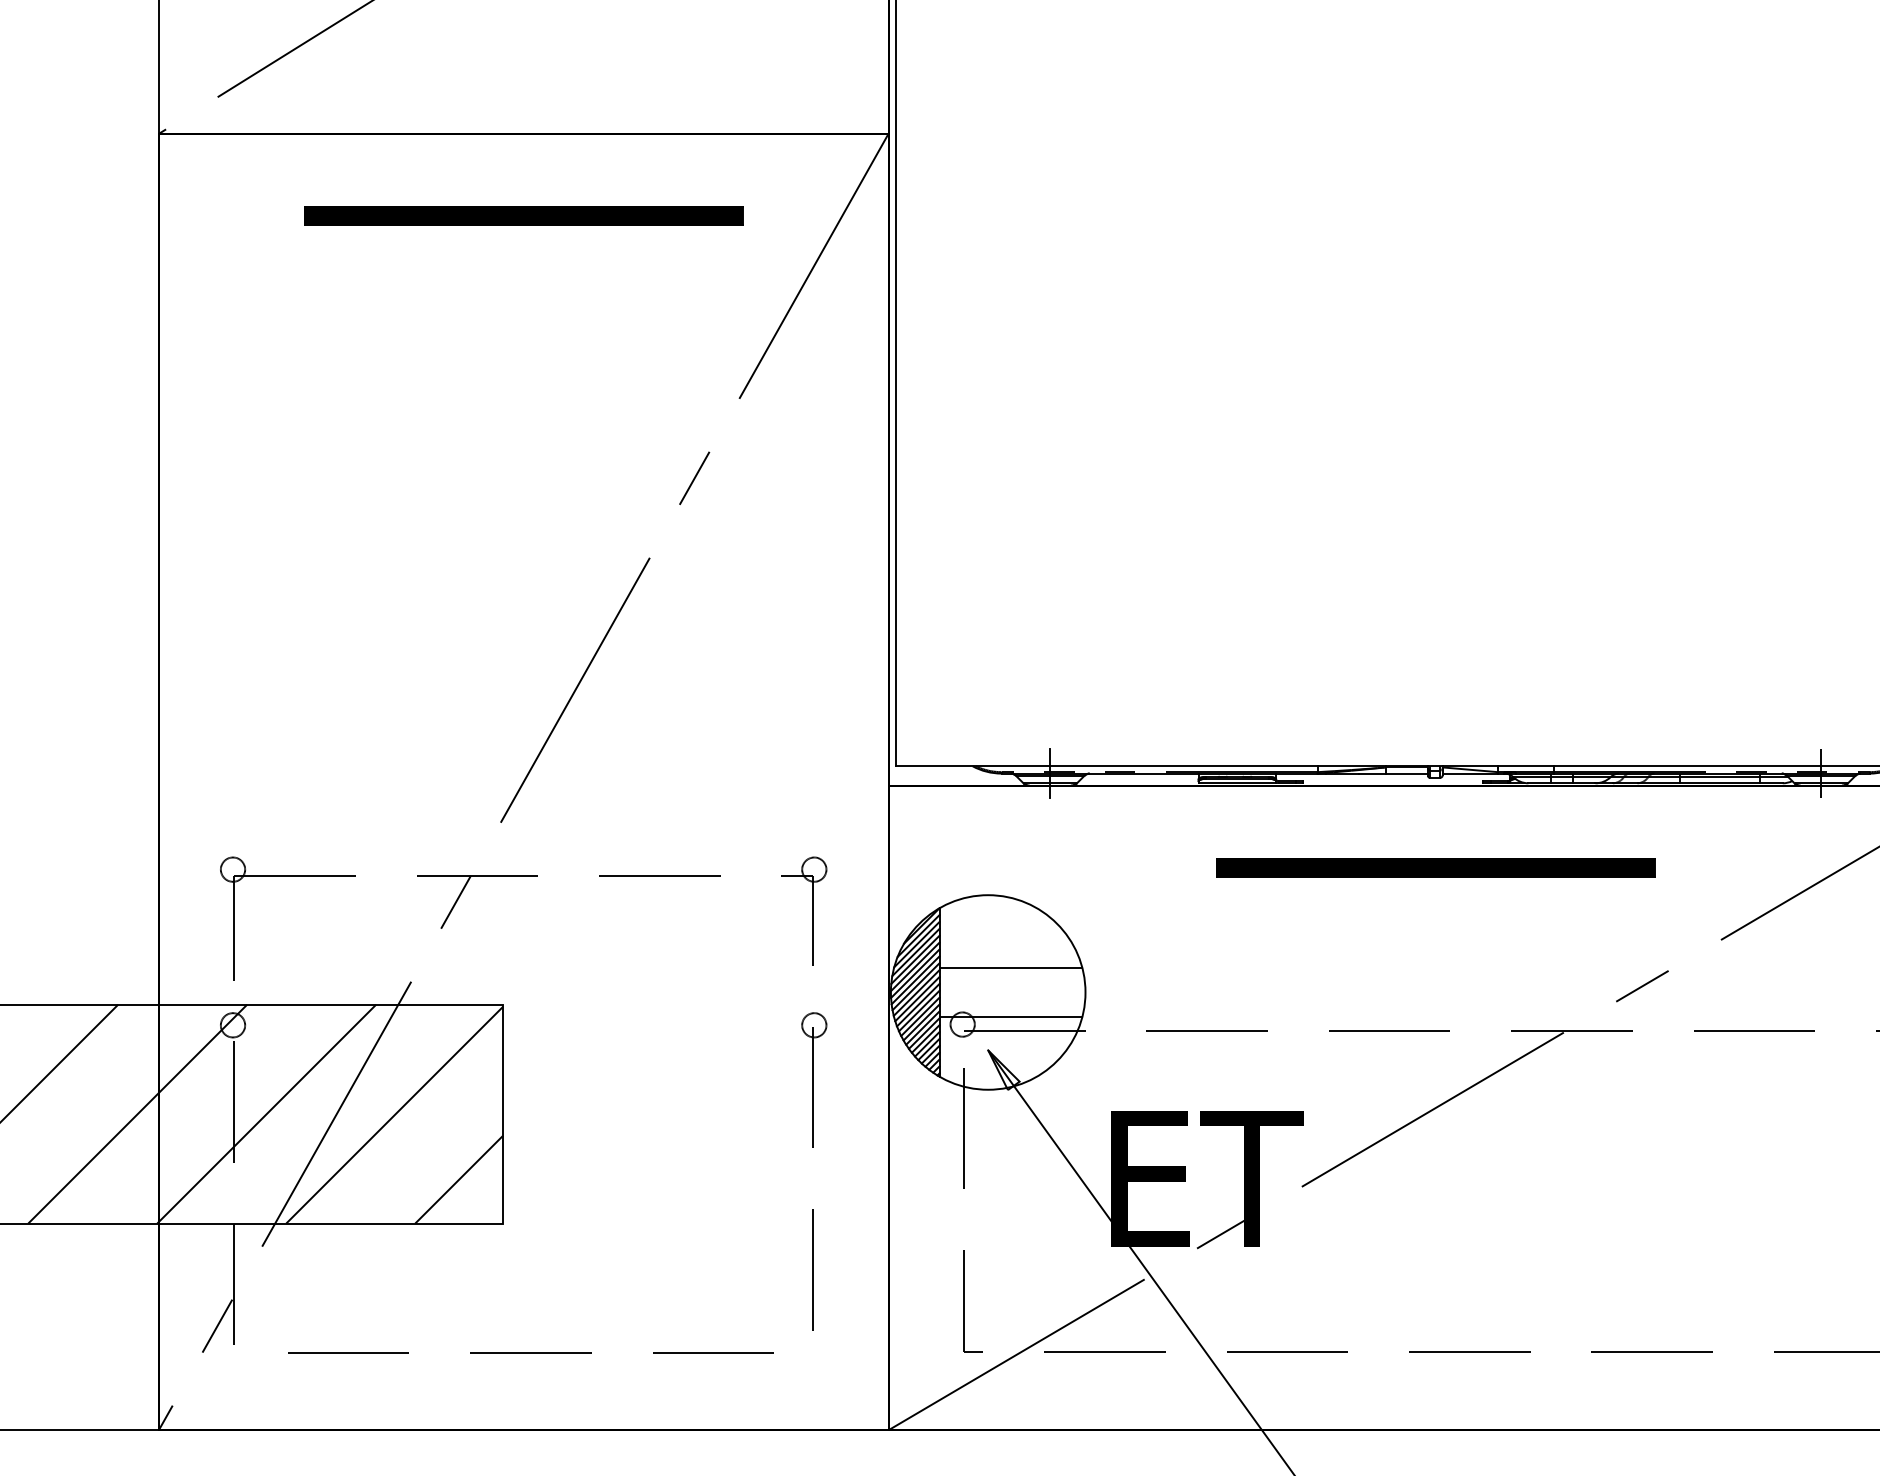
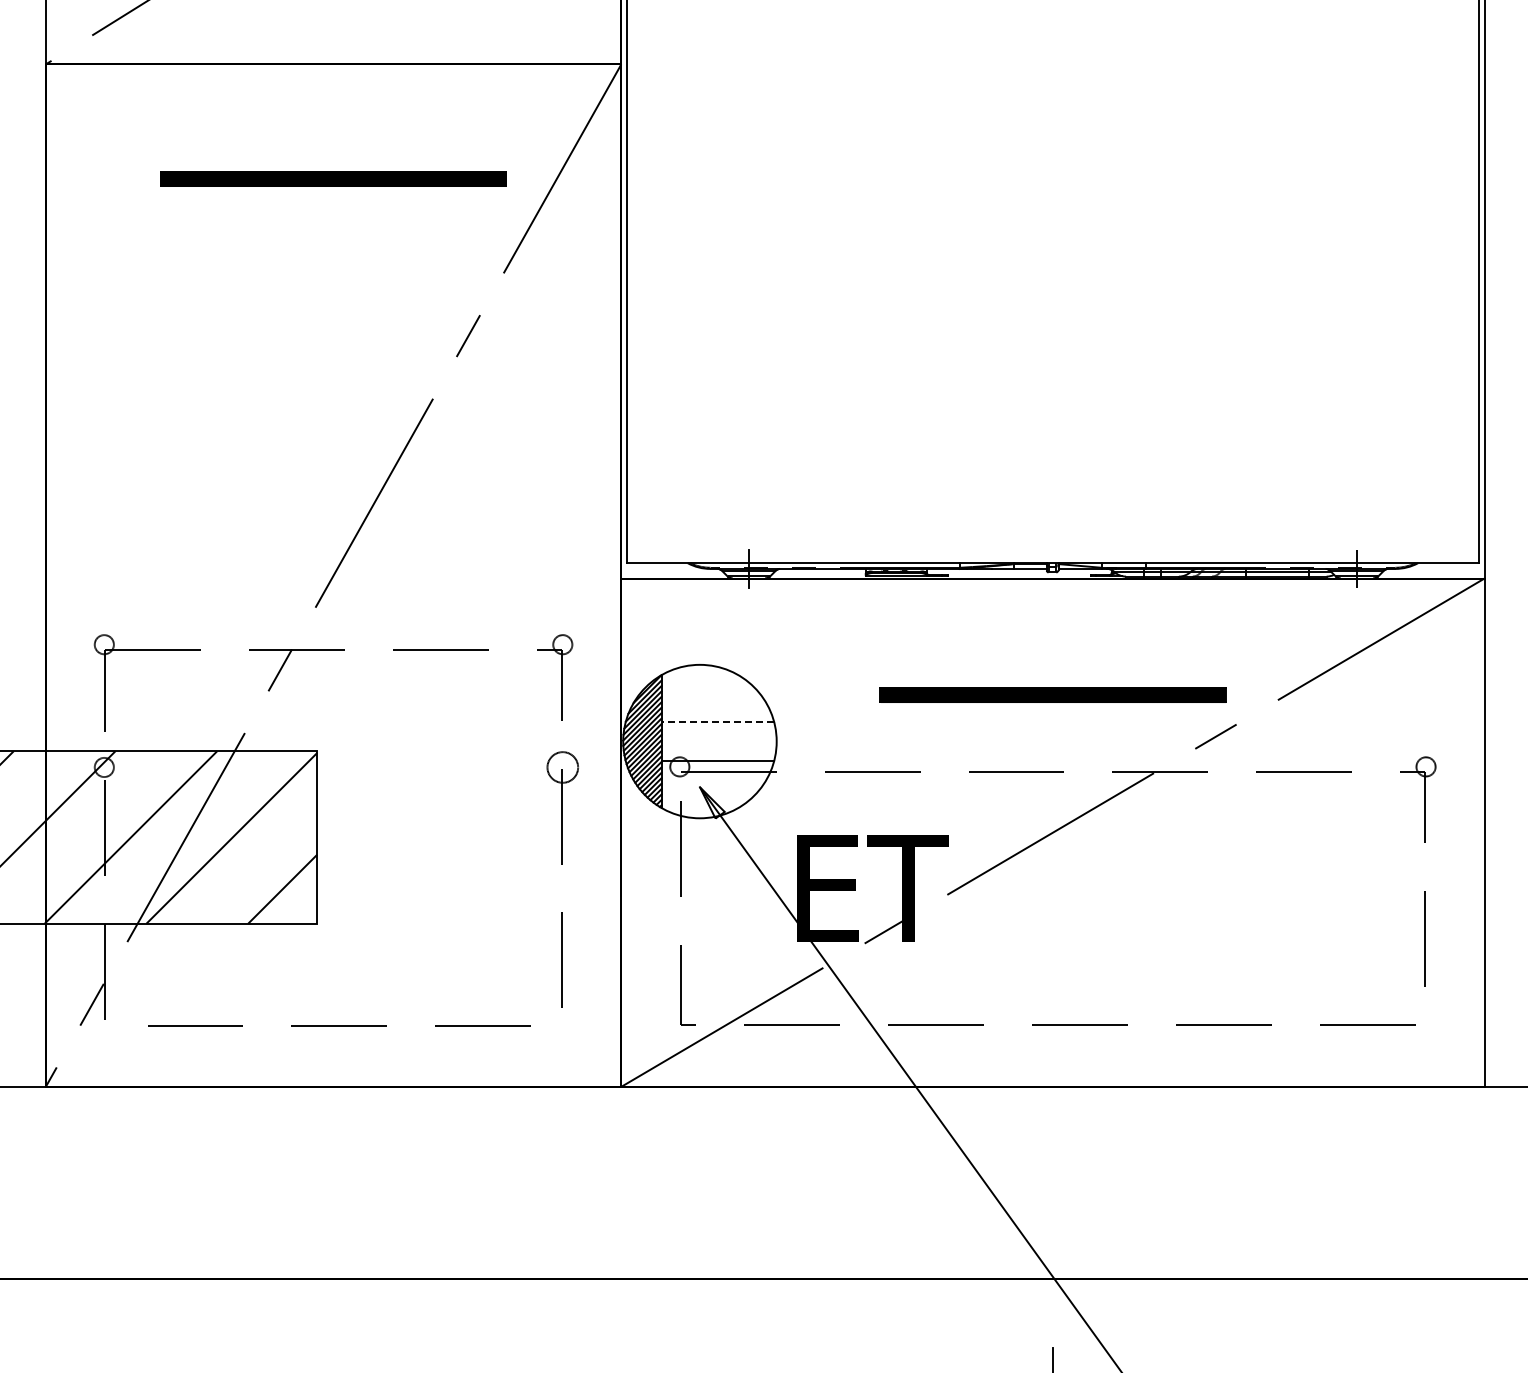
part: (523, 215) -> (333, 178), moved
part: (1435, 866) -> (1052, 694), moved
line: (1010, 968) -> (717, 722), solid -> dashed
circle: (813, 1025) -> (562, 767), size x1.6

